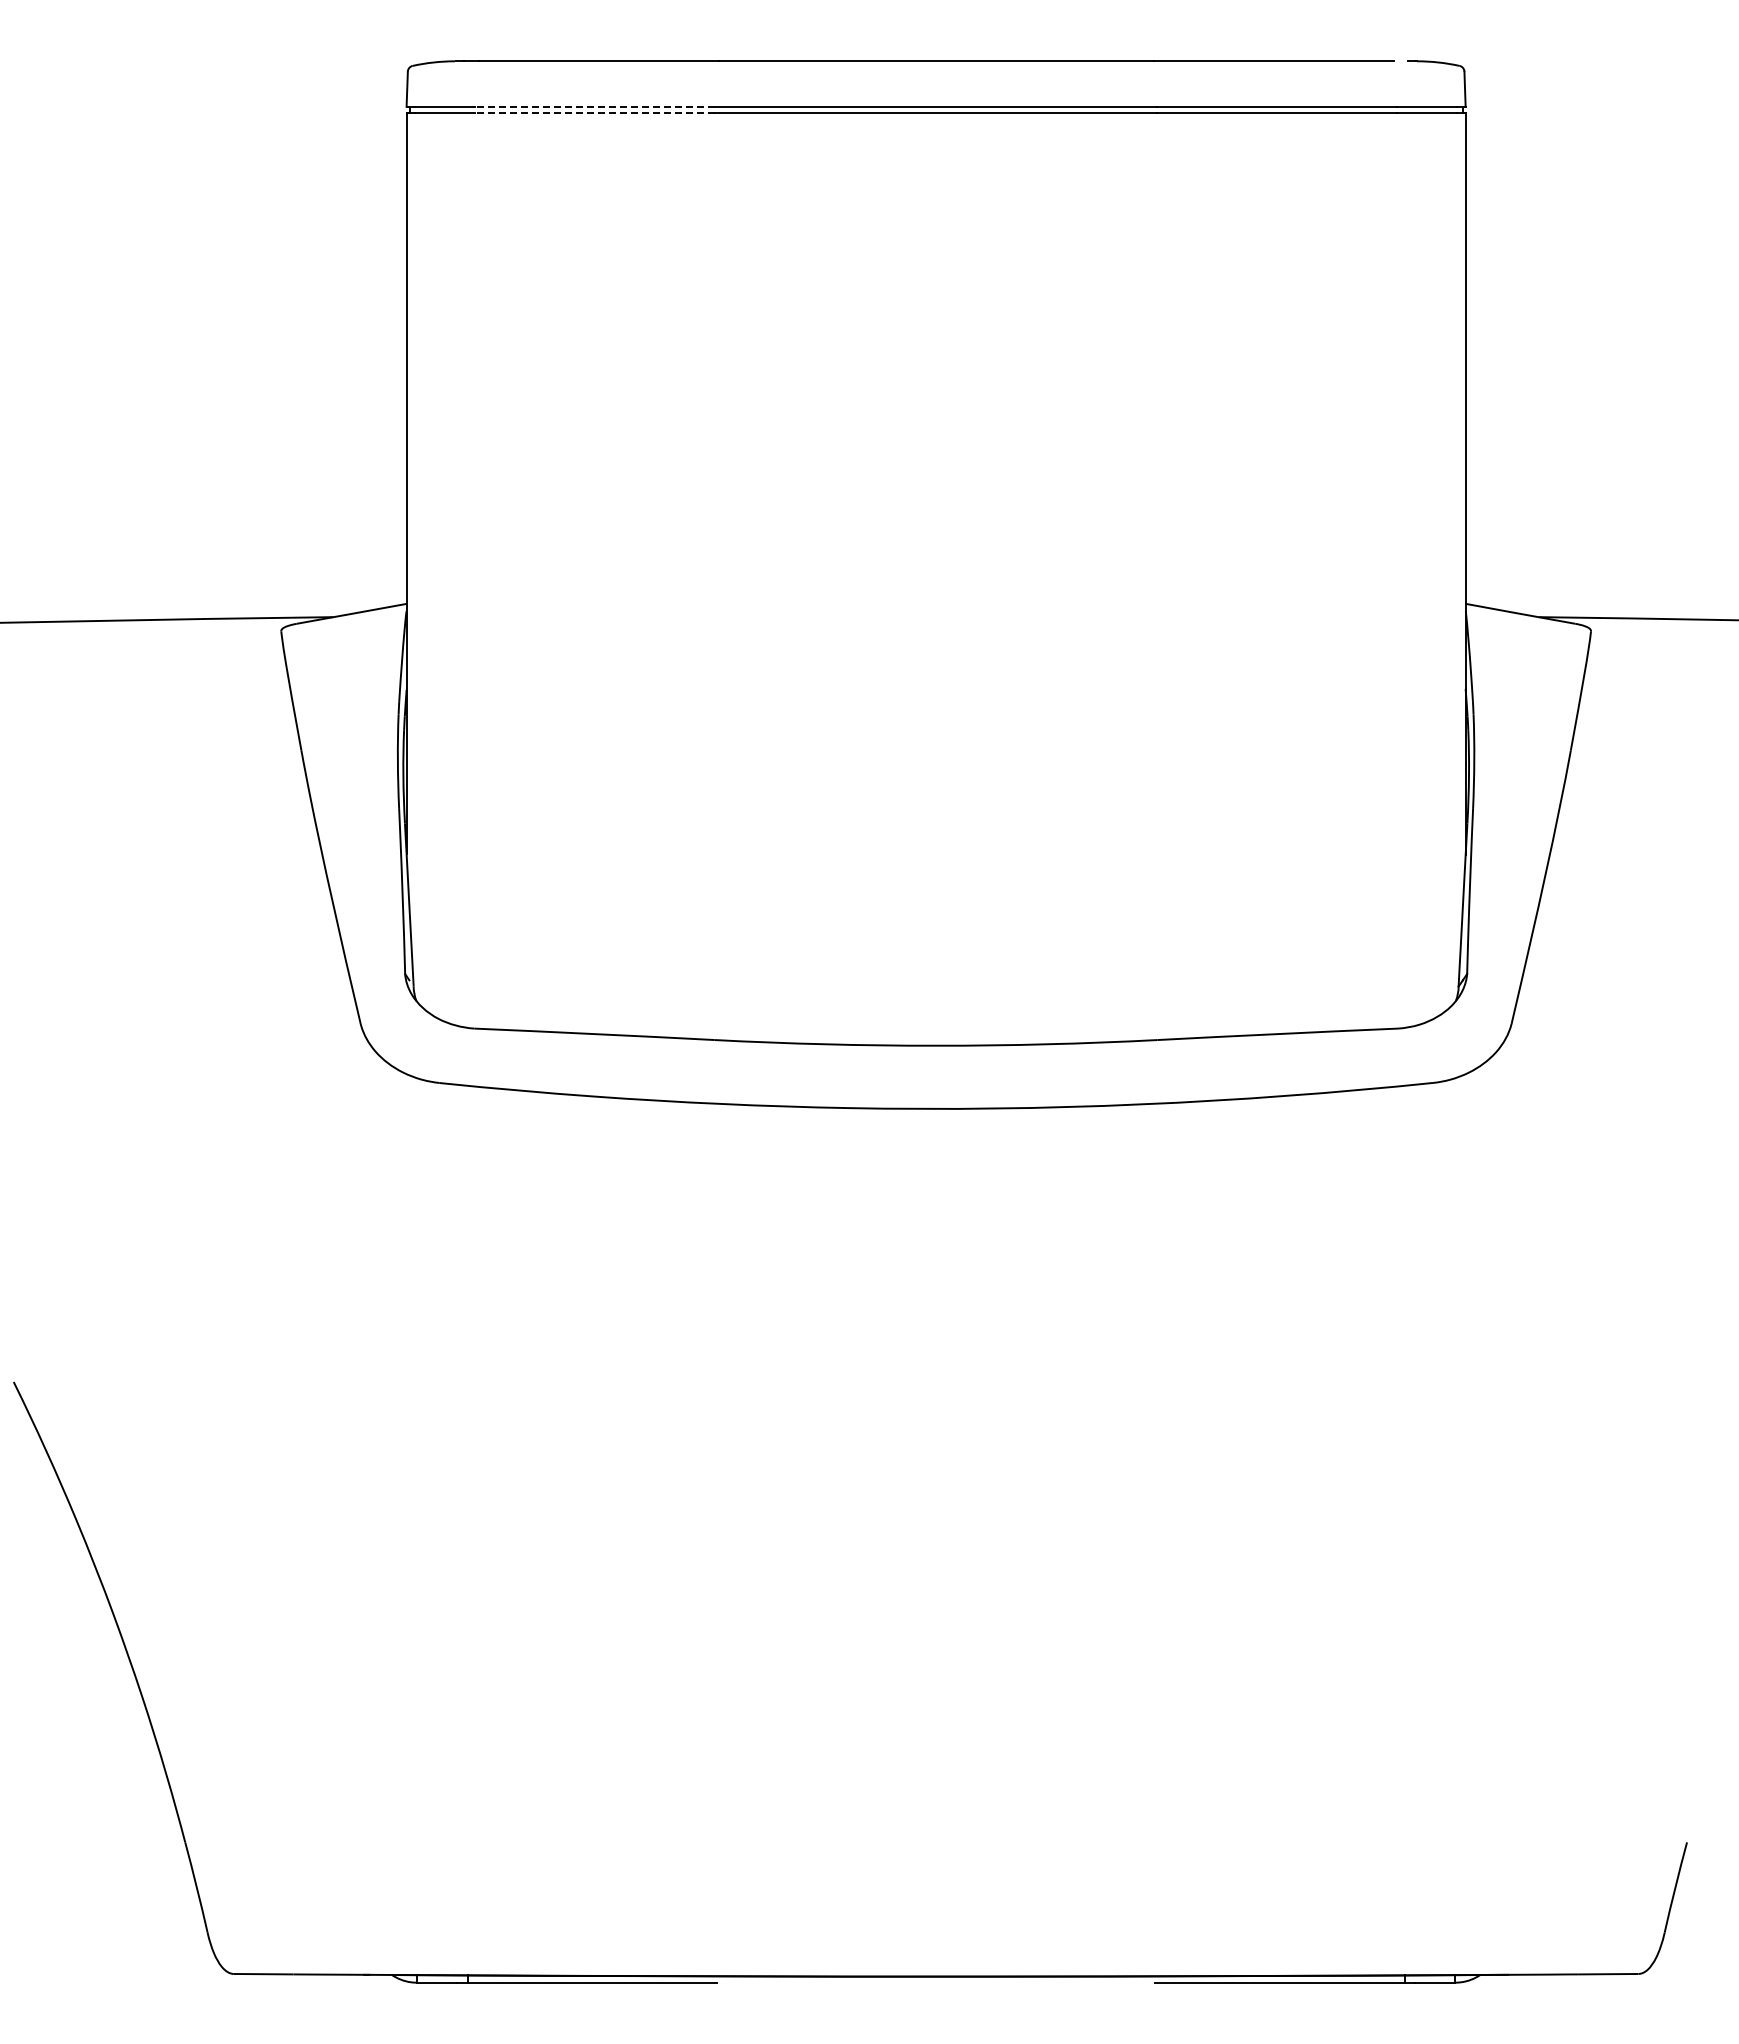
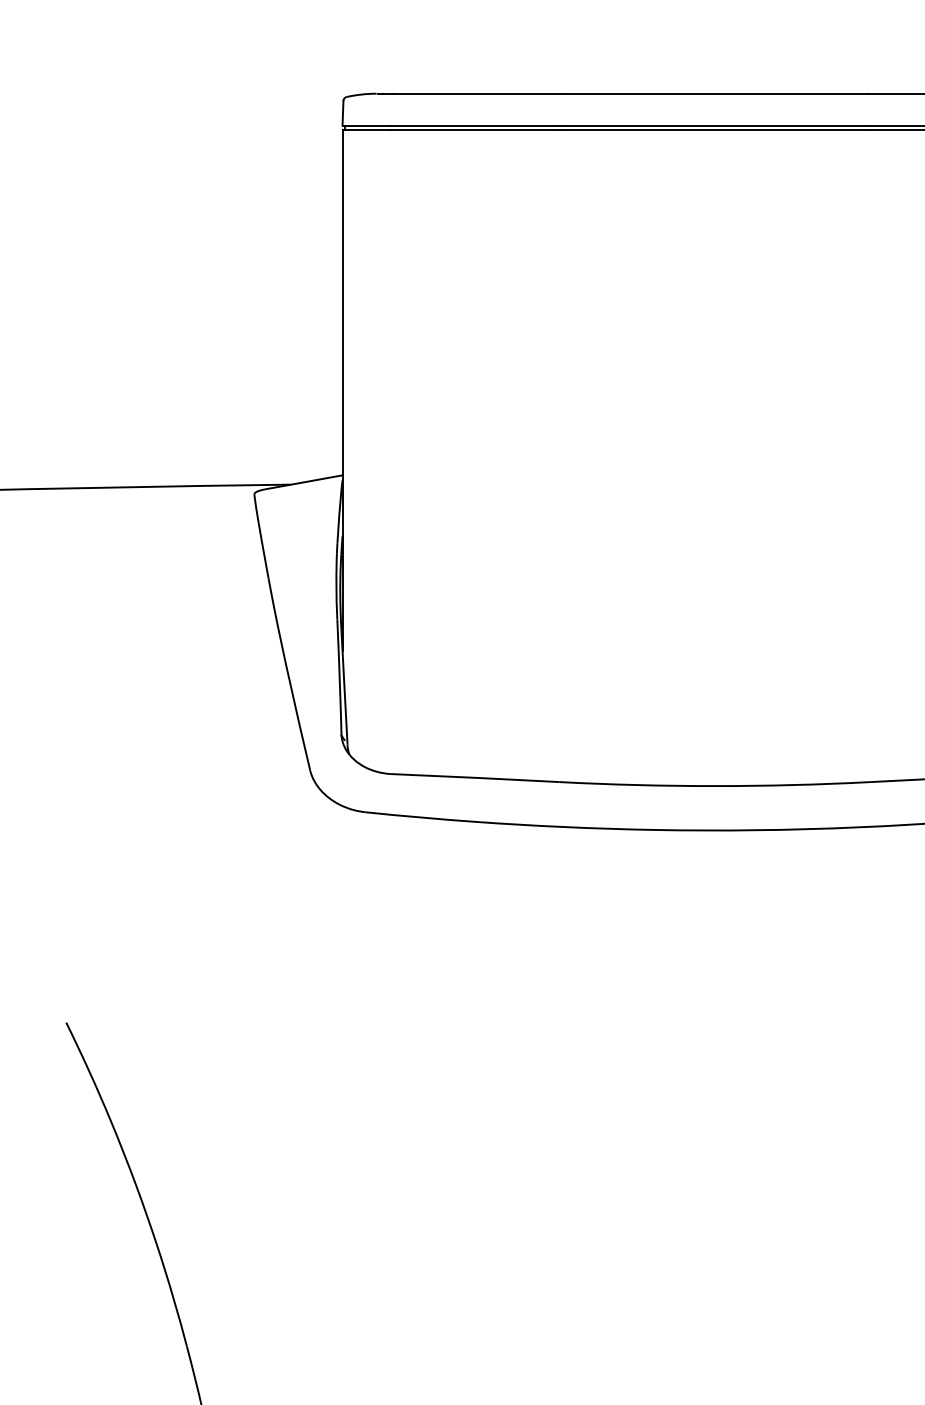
line: (594, 106) -> (474, 125), dashed -> solid
line: (594, 112) -> (474, 129), dashed -> solid

